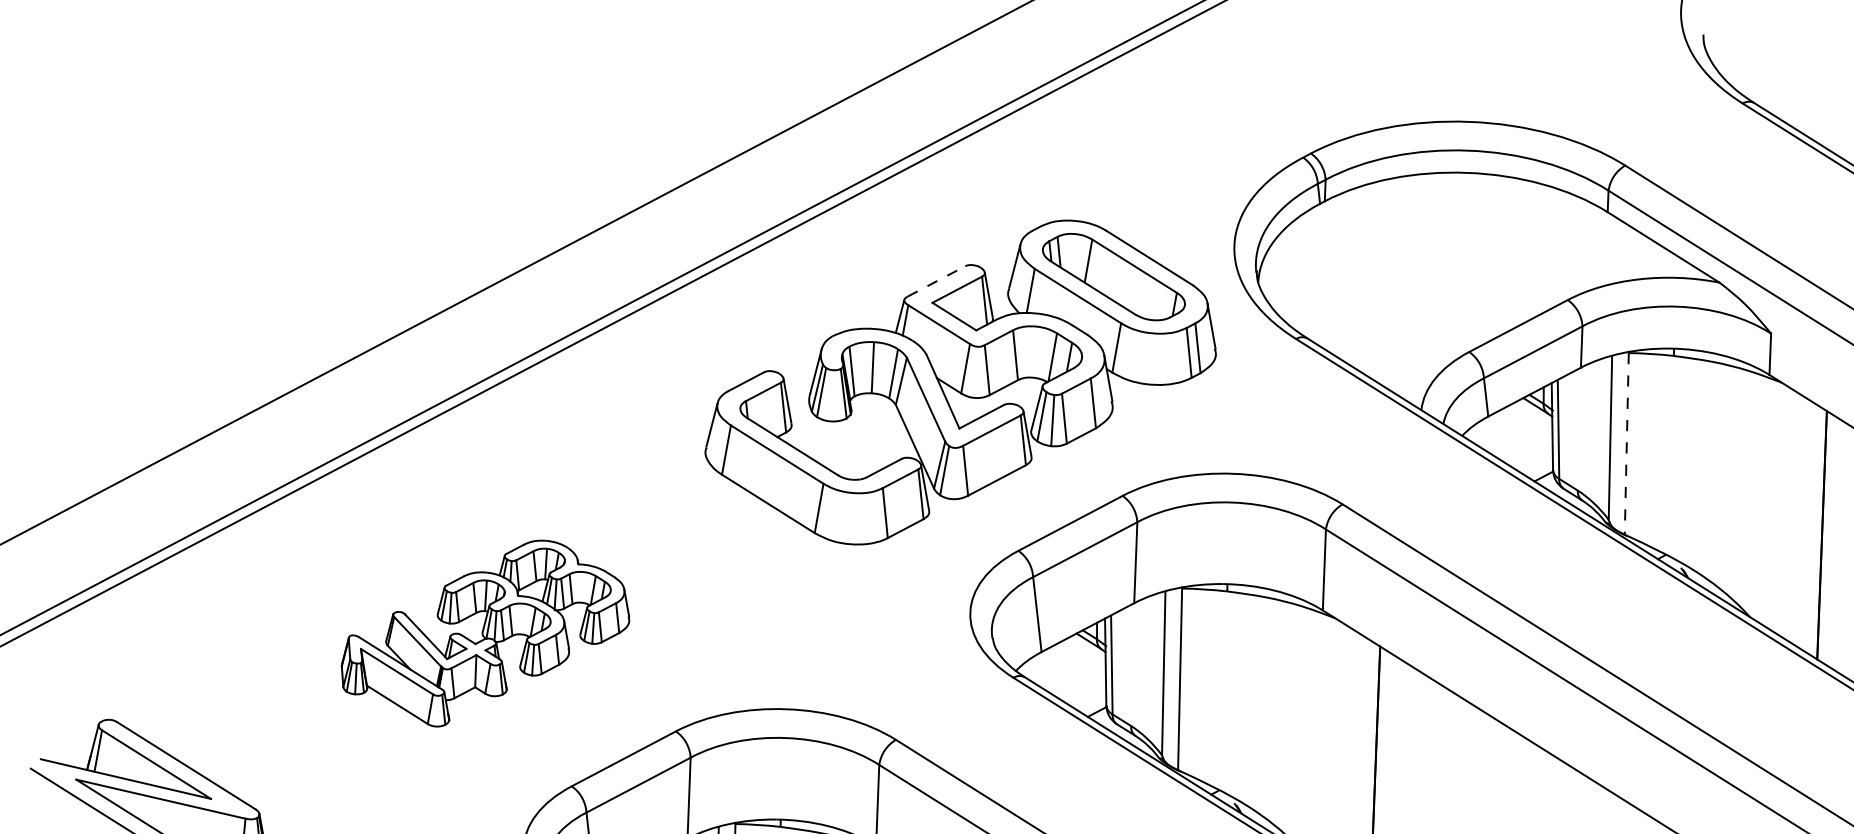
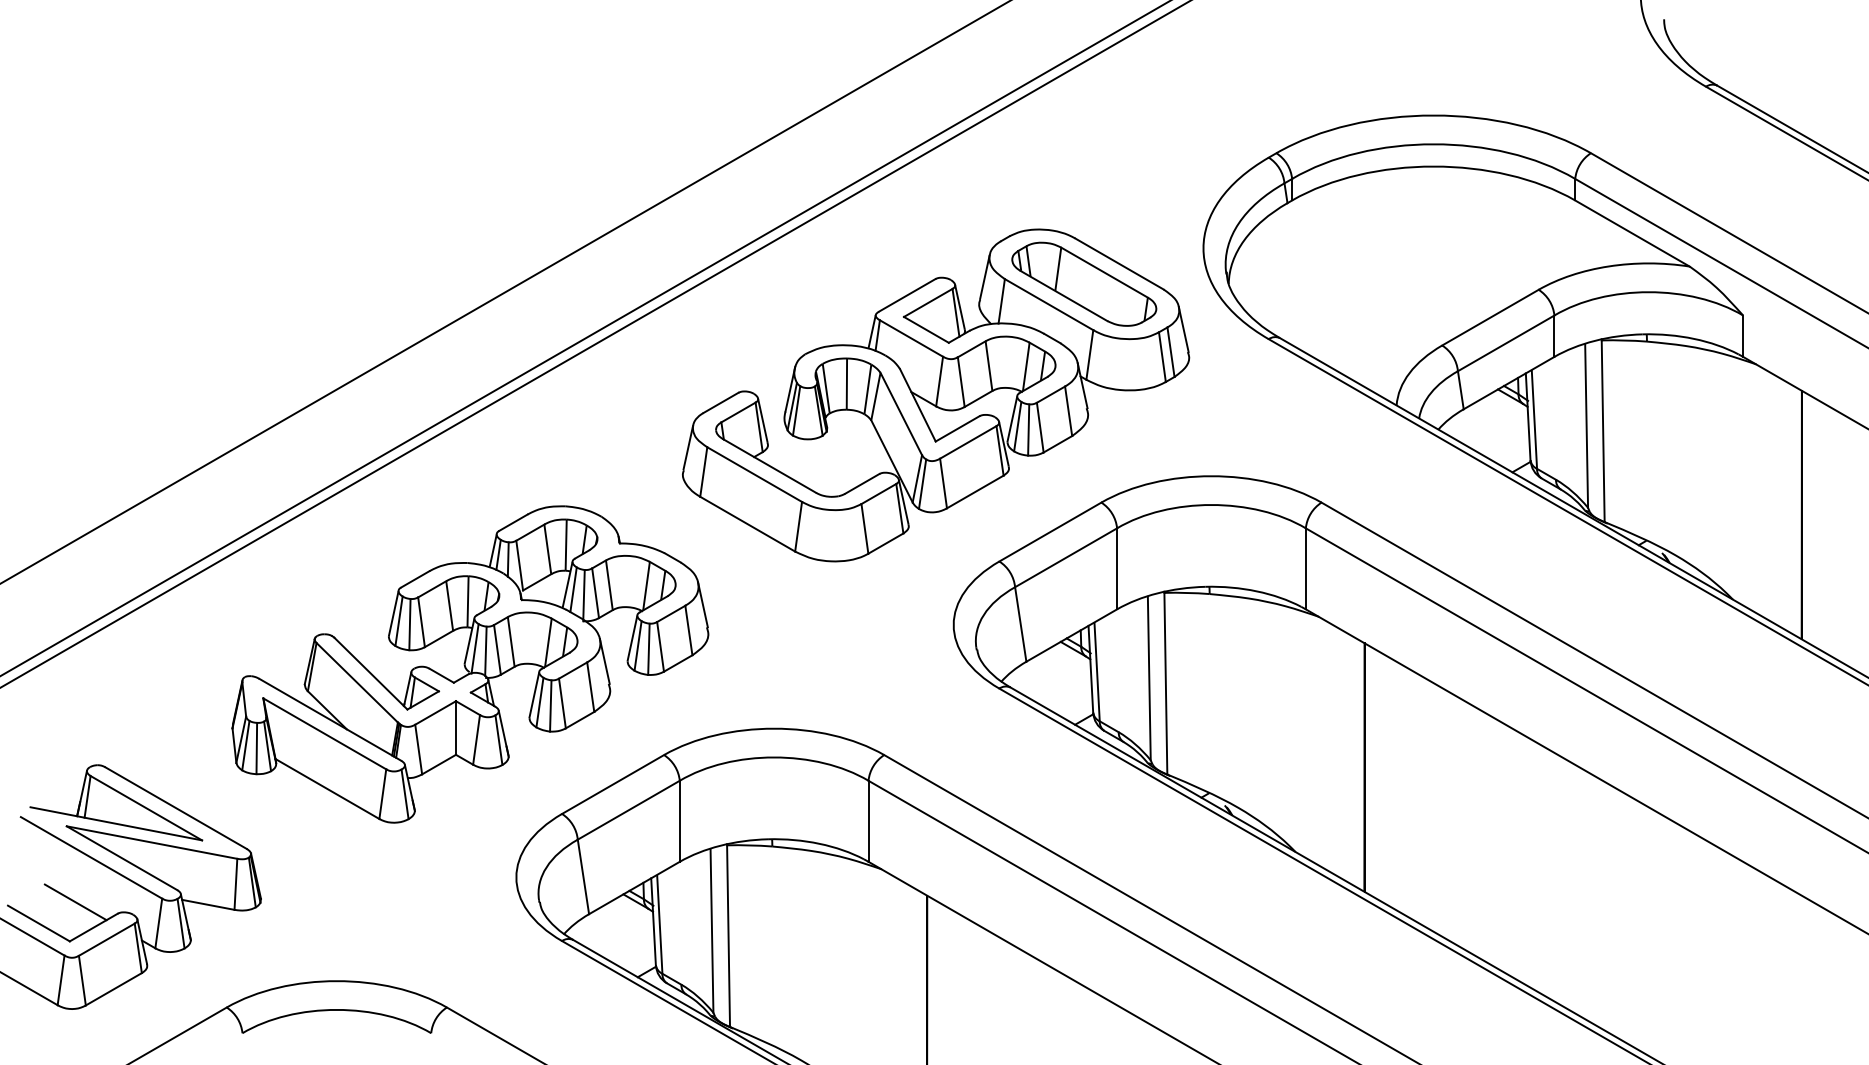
line: (936, 281) -> (907, 295), dashed -> solid
line: (1627, 444) -> (1603, 431), dashed -> solid
part: (485, 633) -> (470, 664), size x1.67

